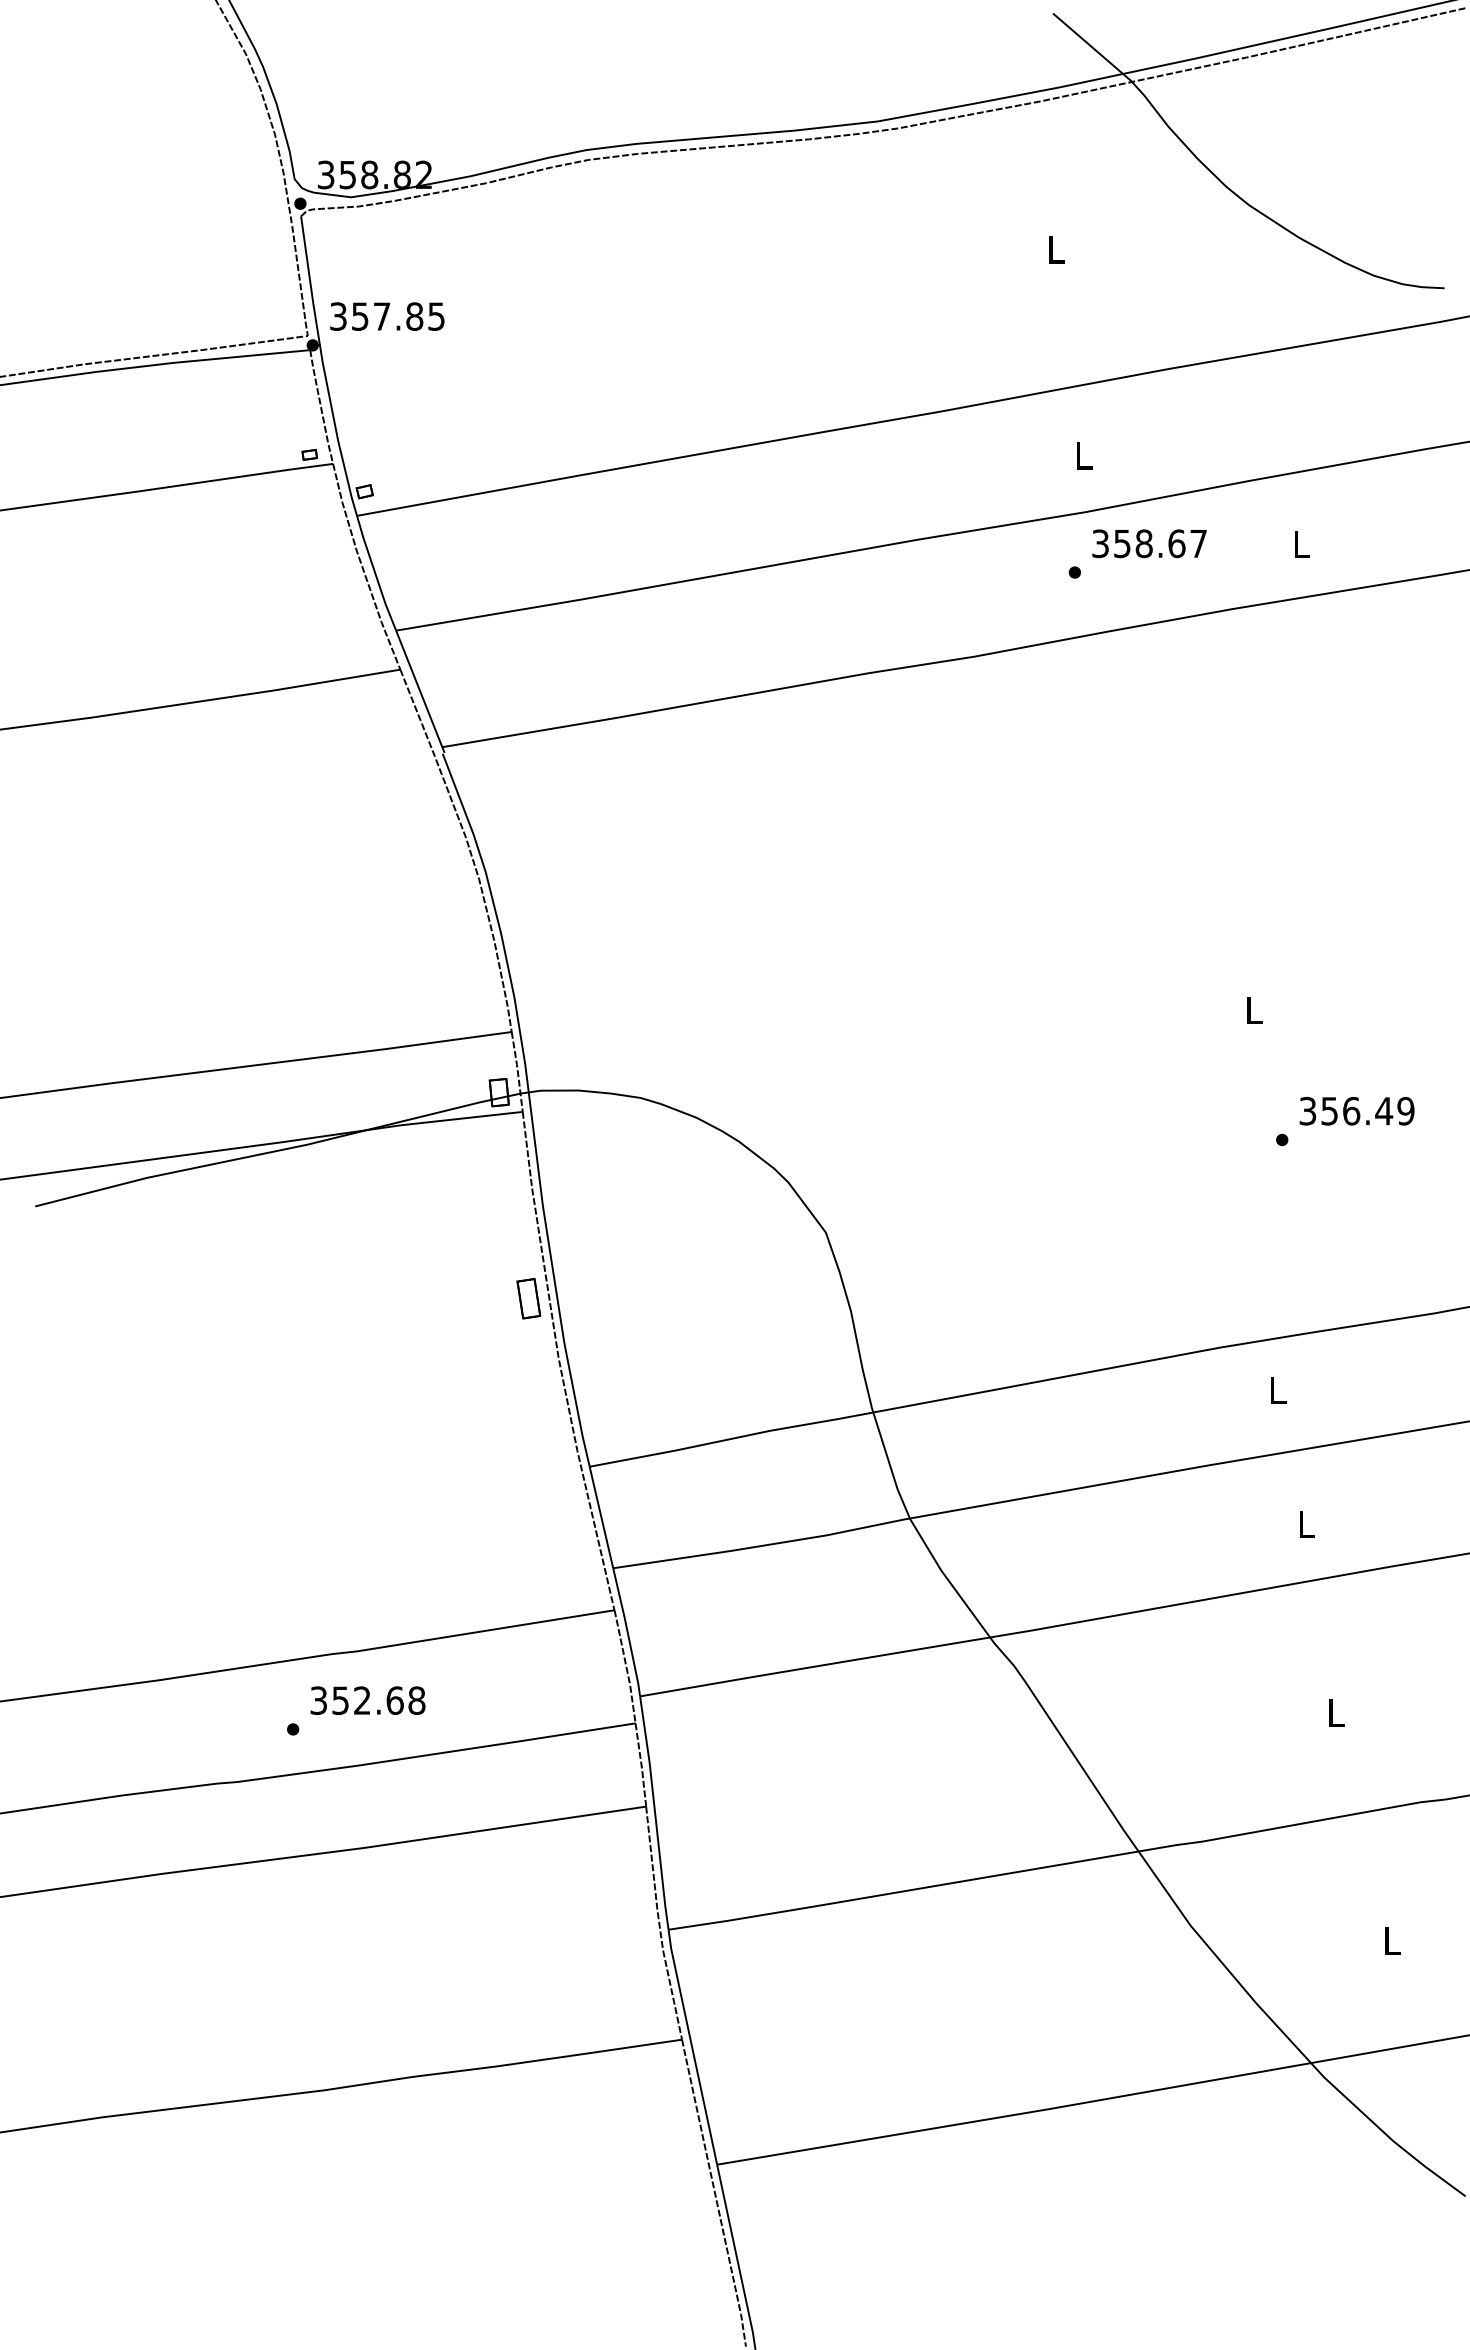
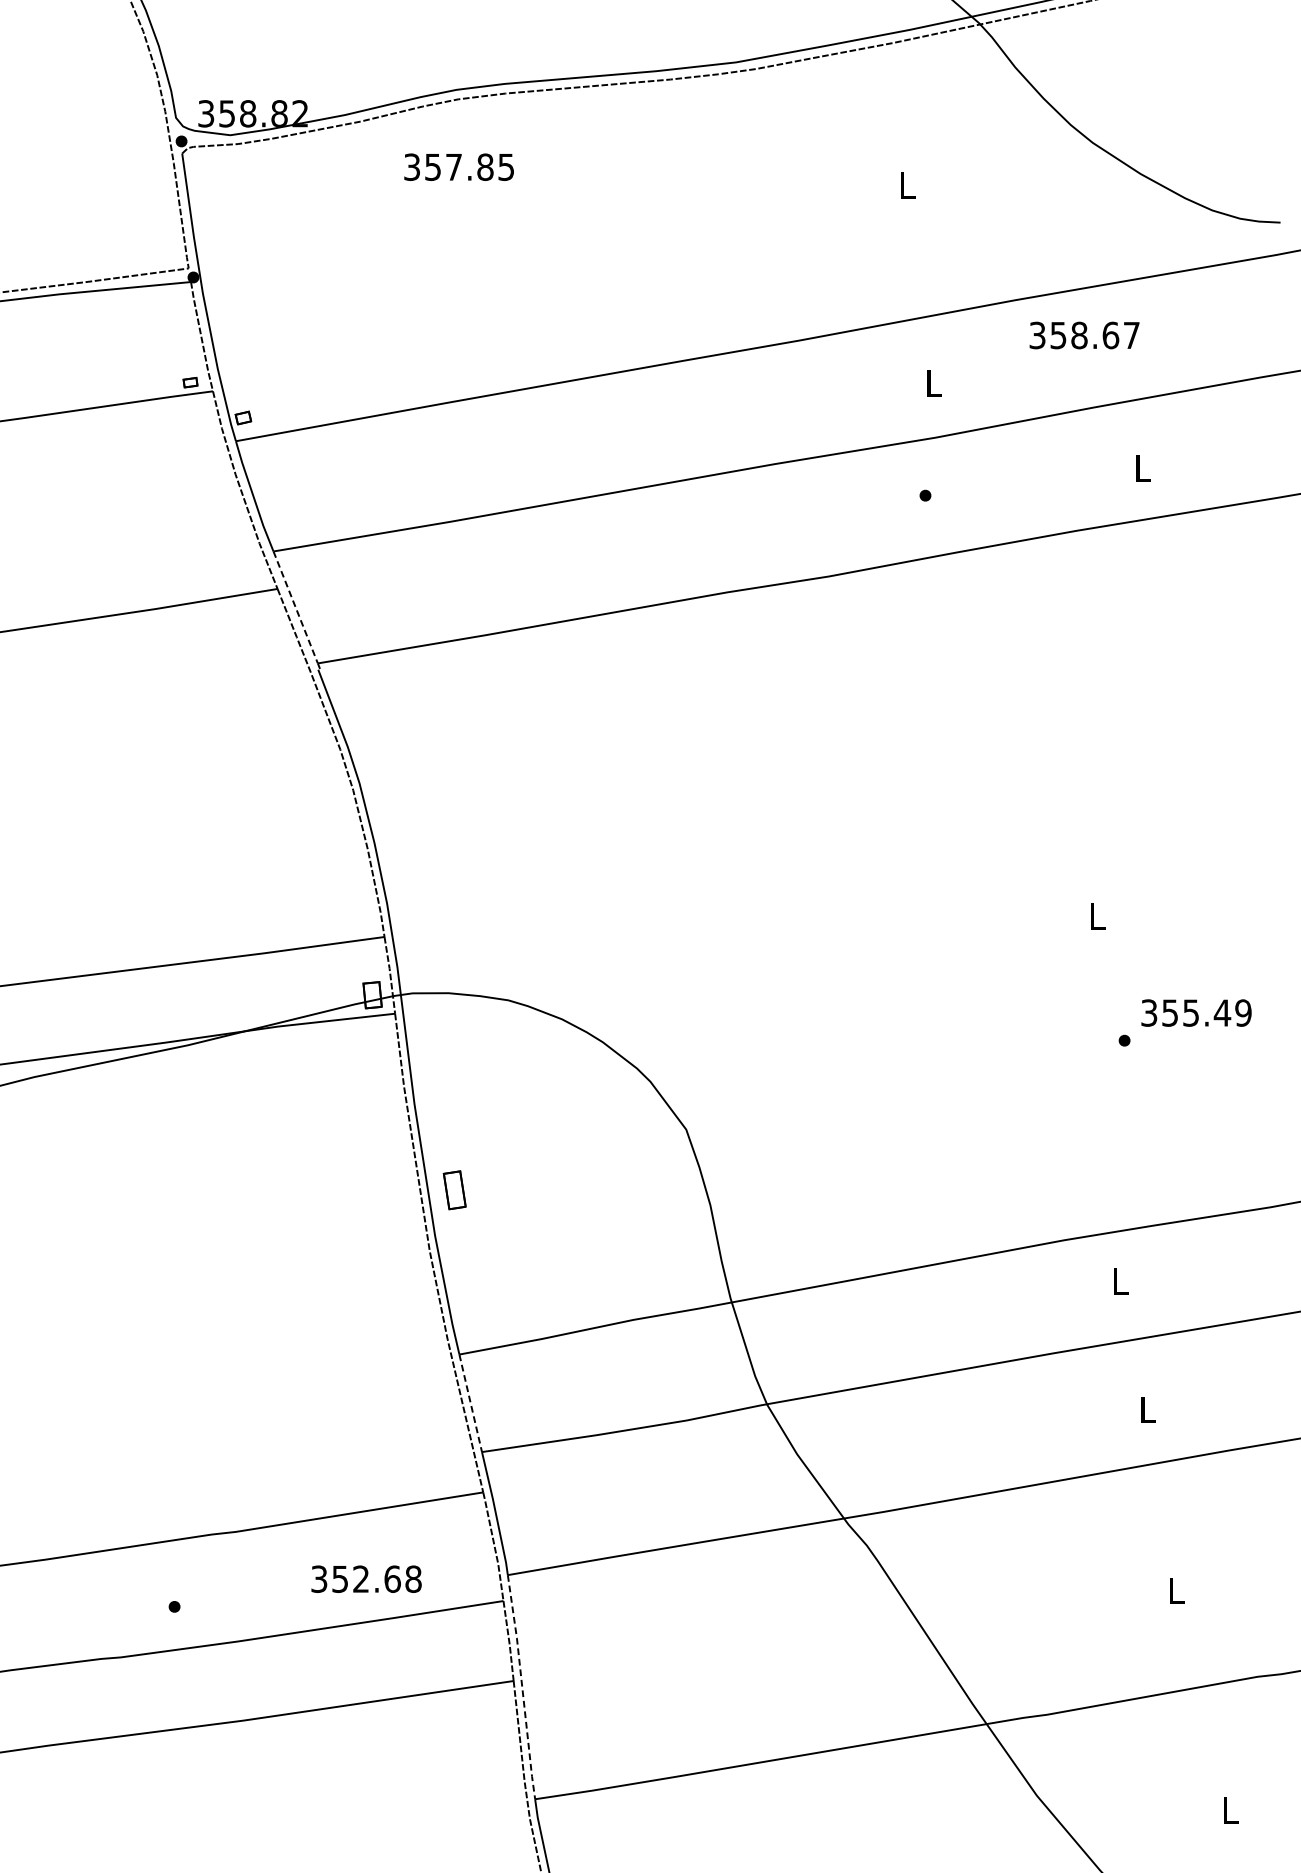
text: (387, 316) -> (459, 167), moved
text: (1149, 543) -> (1084, 335), moved
line: (419, 689) -> (295, 608), solid -> dashed
text: (1351, 1110) -> (1191, 1012), 356.49 -> 355.49
part: (528, 1298) -> (454, 1190), moved
line: (601, 1517) -> (470, 1403), solid -> dashed
text: (367, 1700) -> (366, 1579), moved
line: (655, 1812) -> (522, 1686), solid -> dashed

